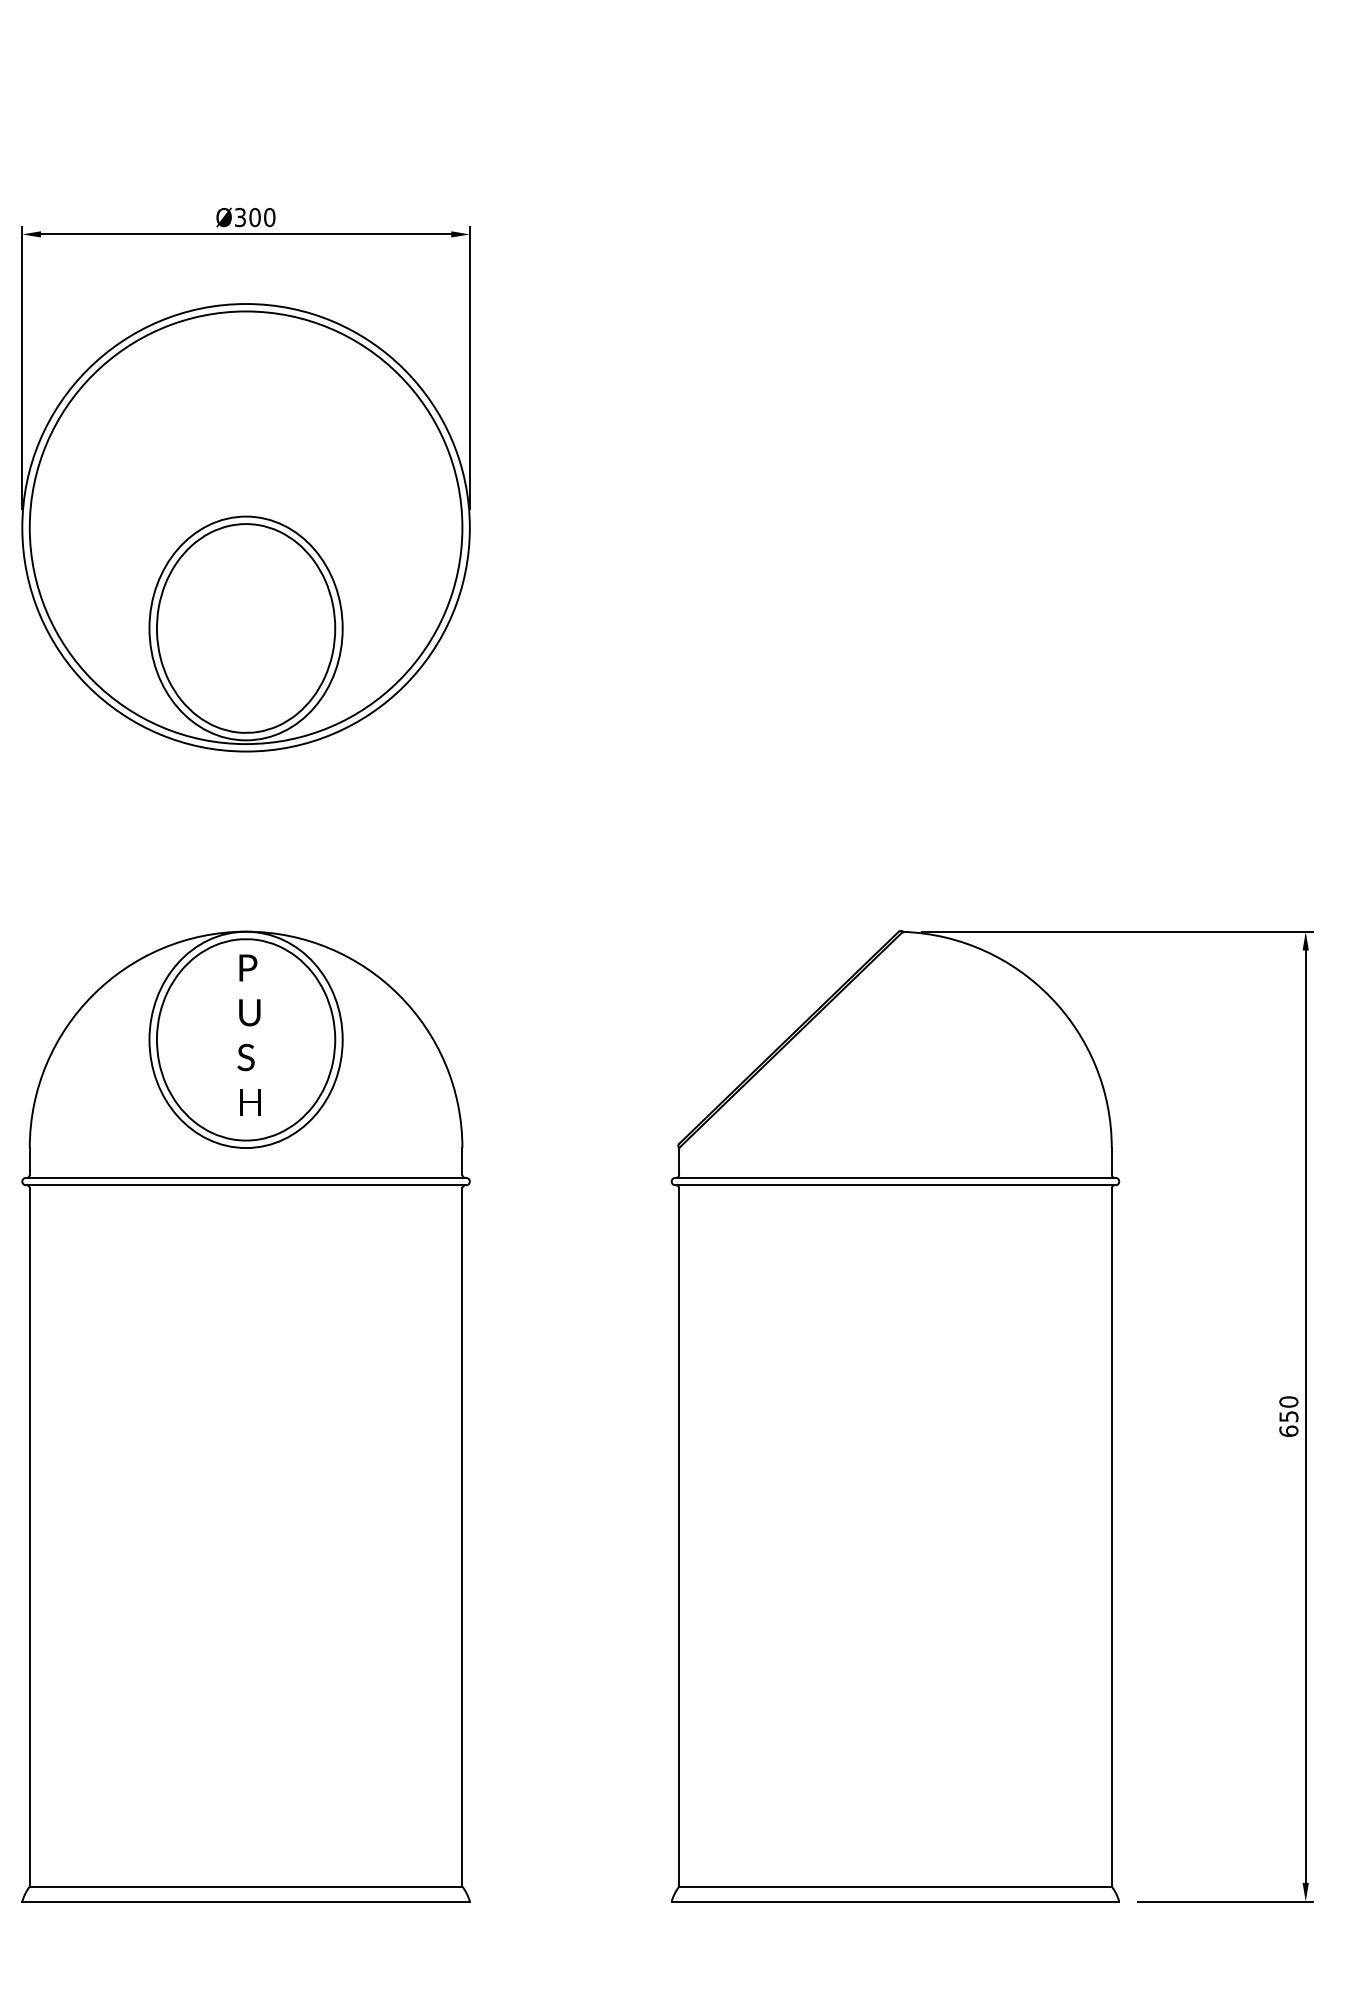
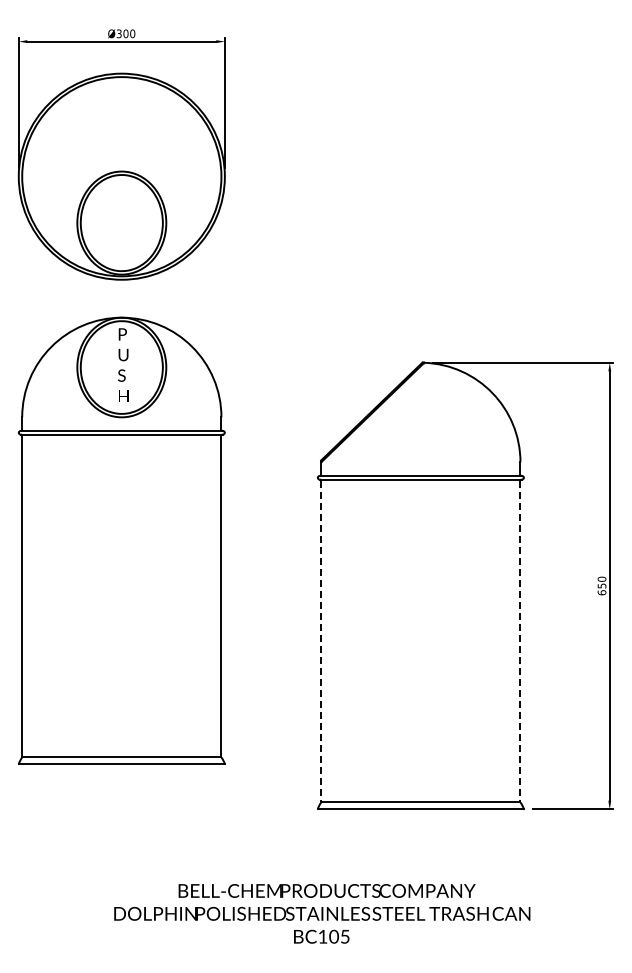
part: (245, 1415) -> (121, 540), moved
line: (679, 1537) -> (321, 641), solid -> dashed
line: (1111, 1537) -> (520, 641), solid -> dashed

